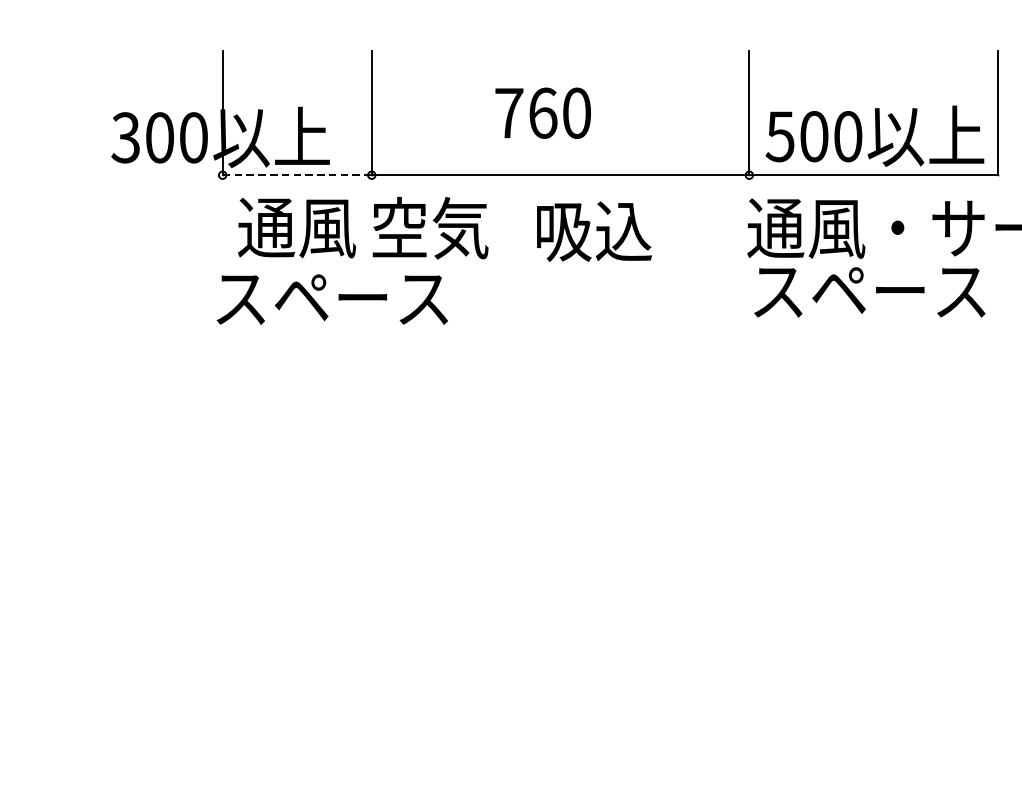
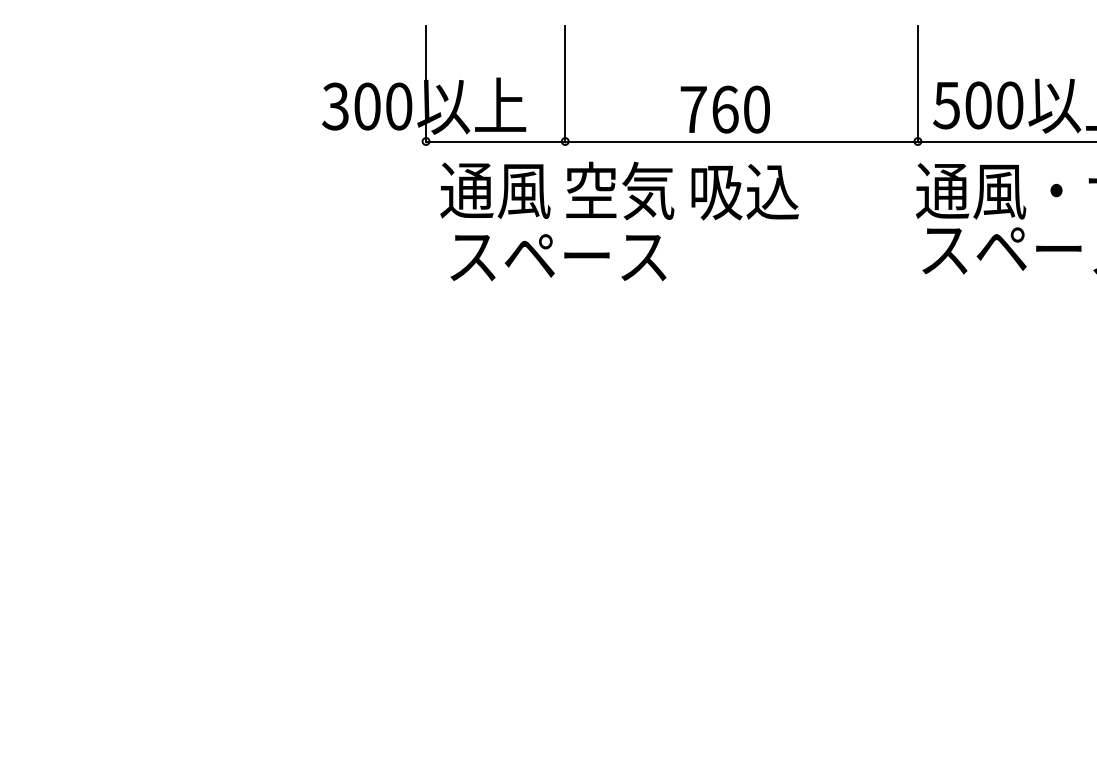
text: (542, 113) -> (724, 109), moved
line: (297, 175) -> (495, 141), dashed -> solid
text: (594, 231) -> (745, 192), moved
text: (332, 299) -> (558, 257), moved

